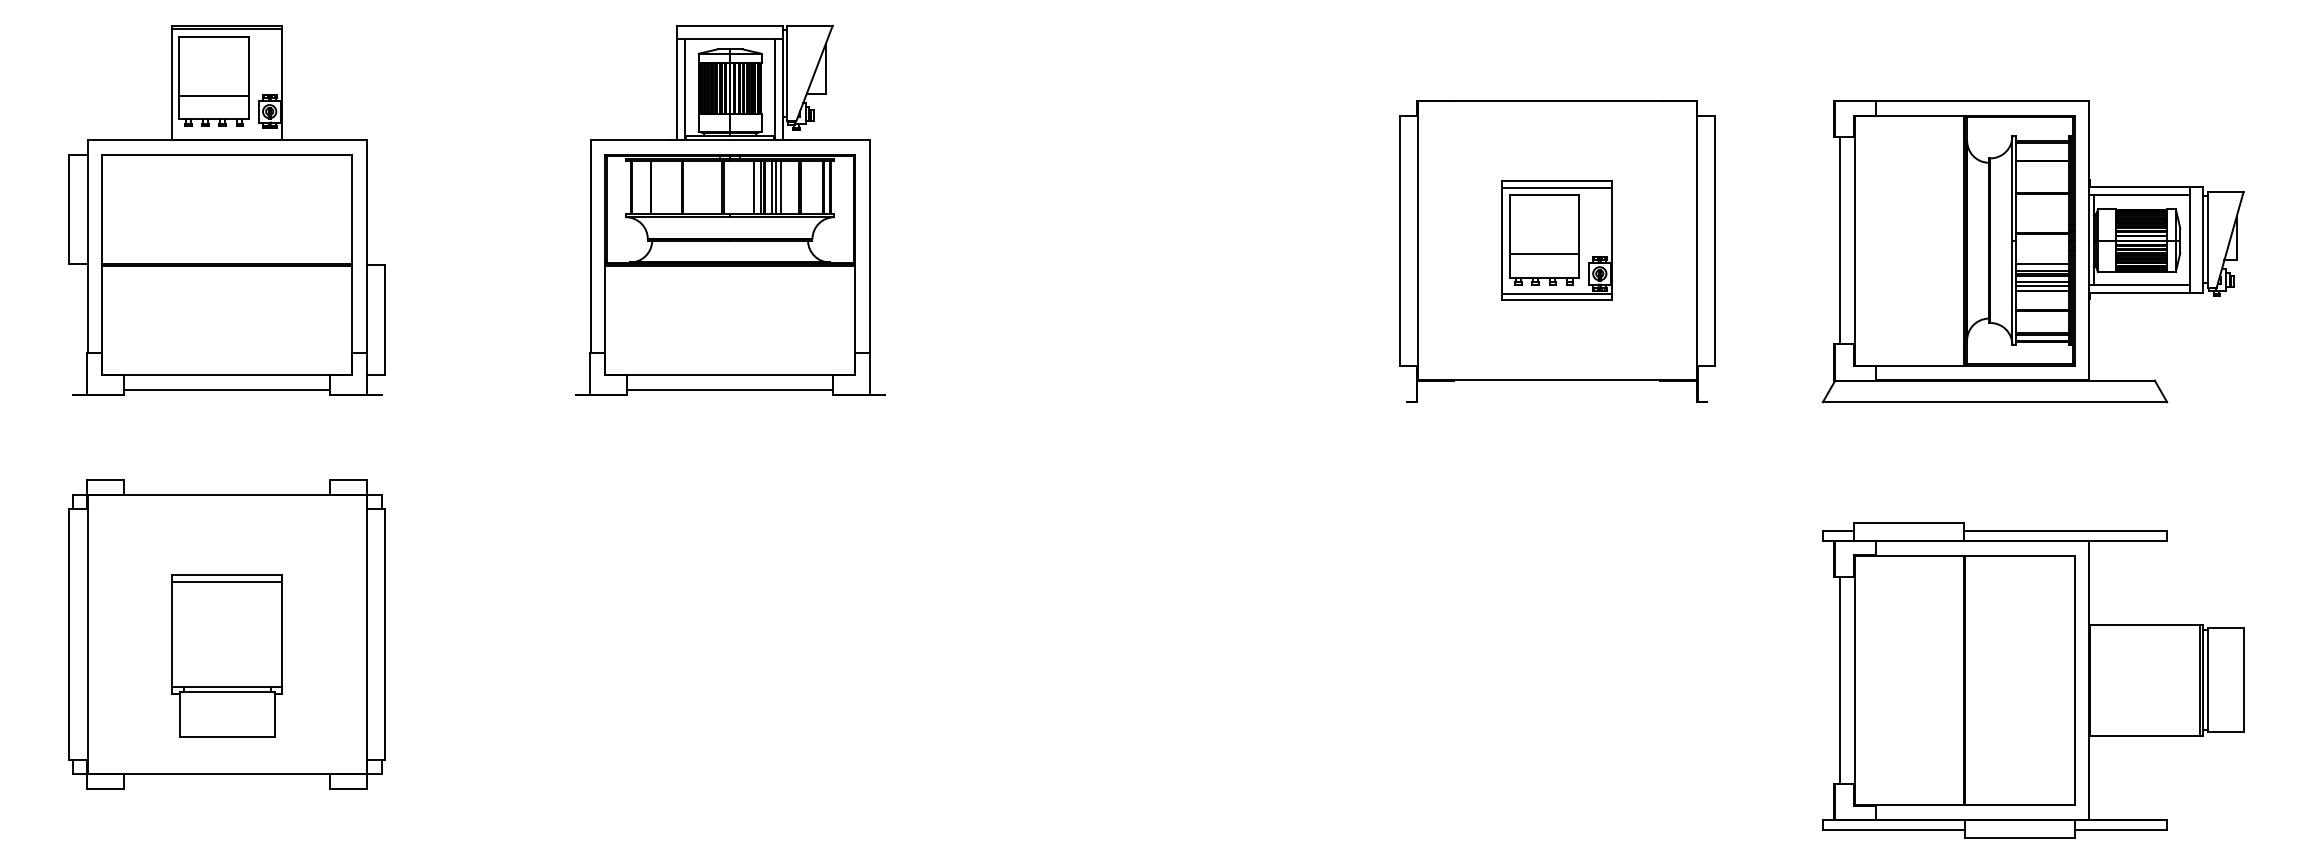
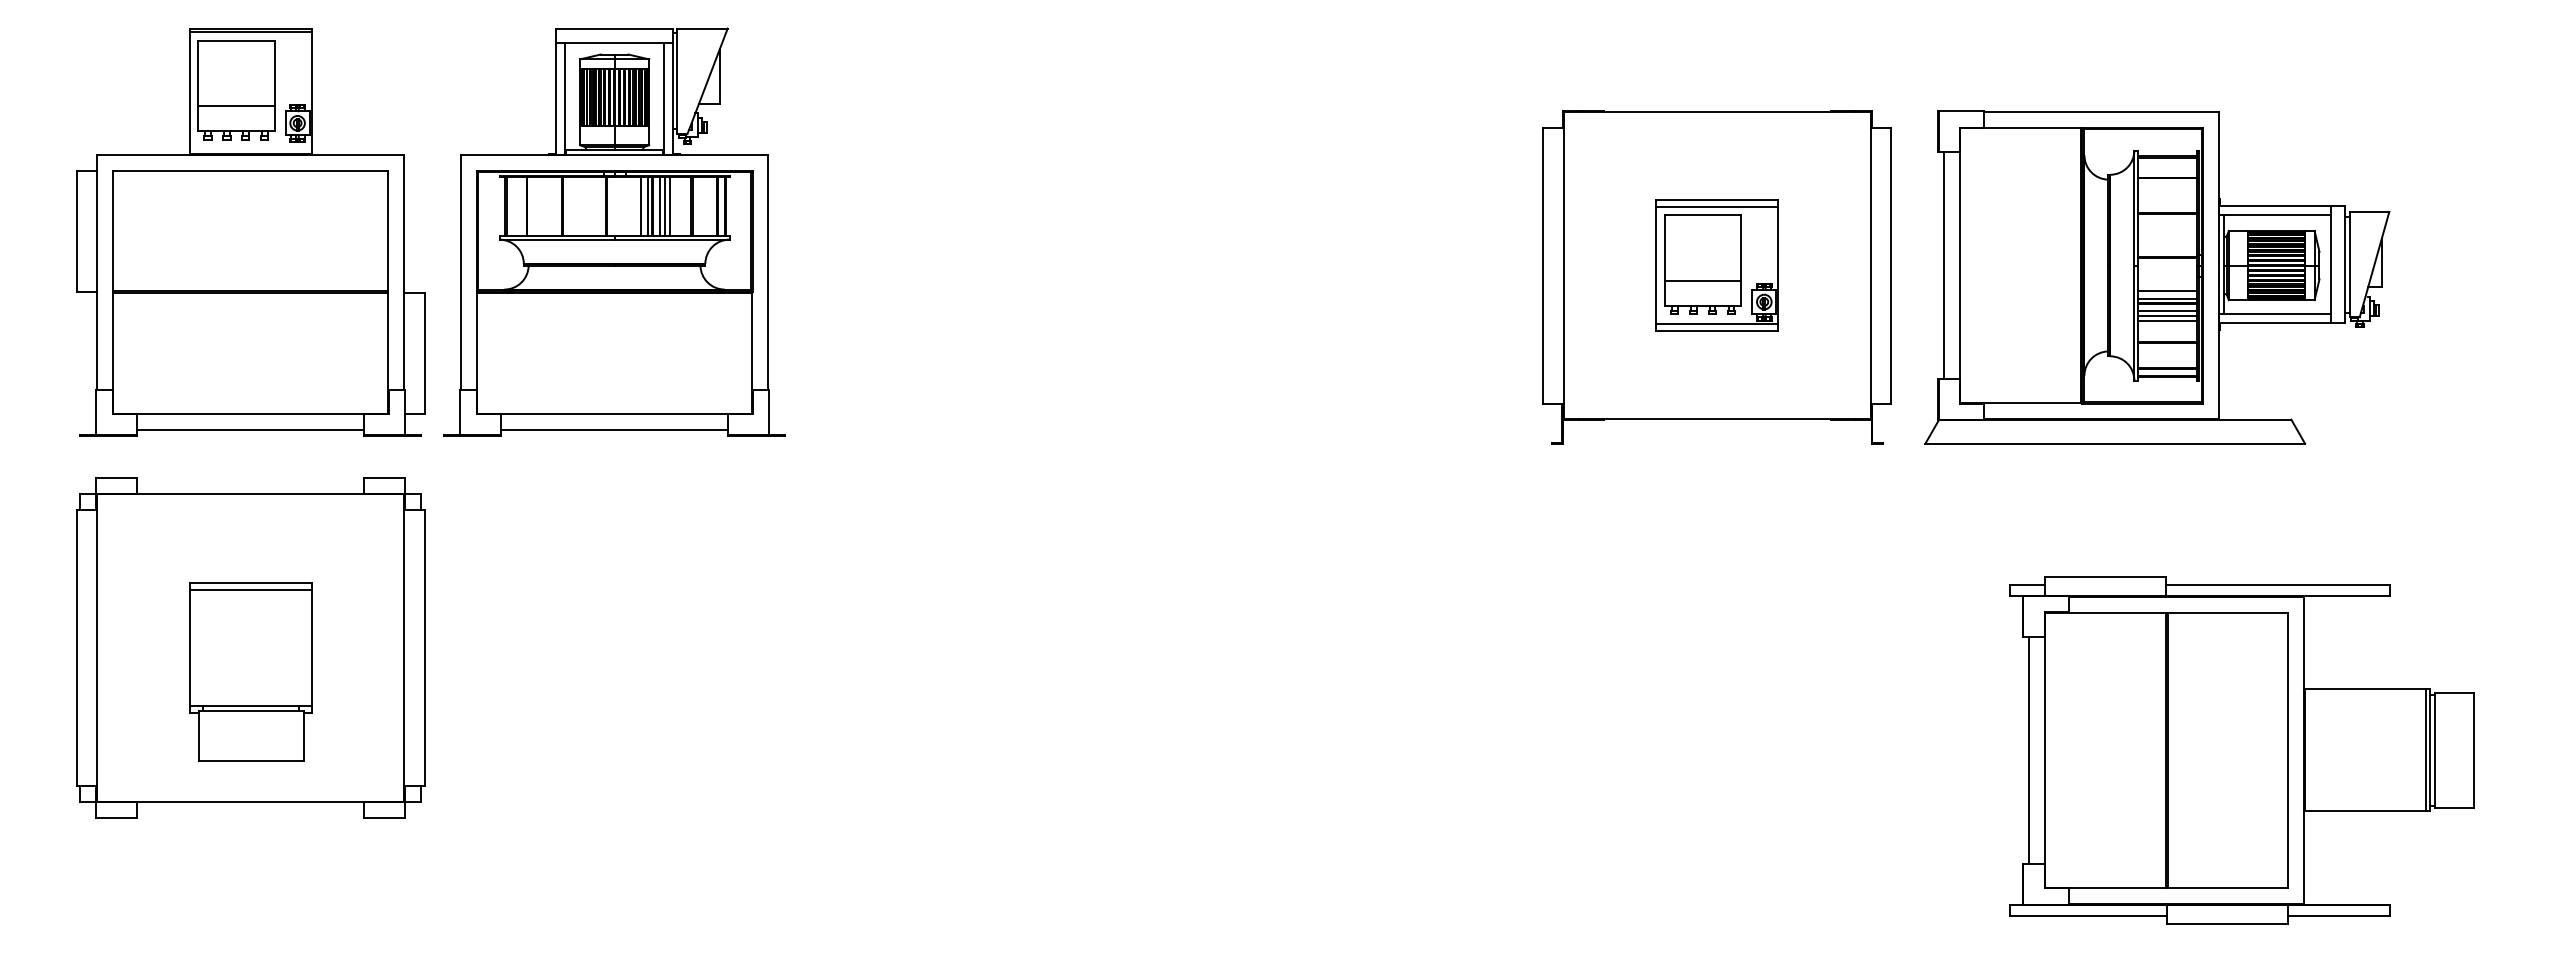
part: (730, 209) -> (614, 231), moved
part: (2032, 251) -> (2156, 277), moved
part: (226, 634) -> (249, 647), moved

